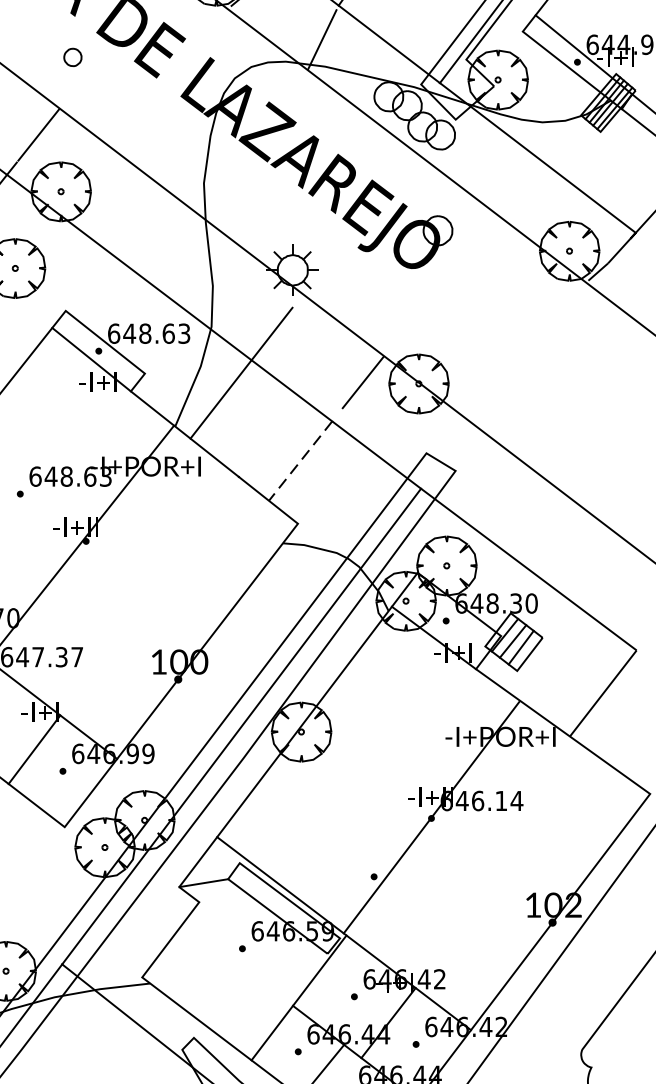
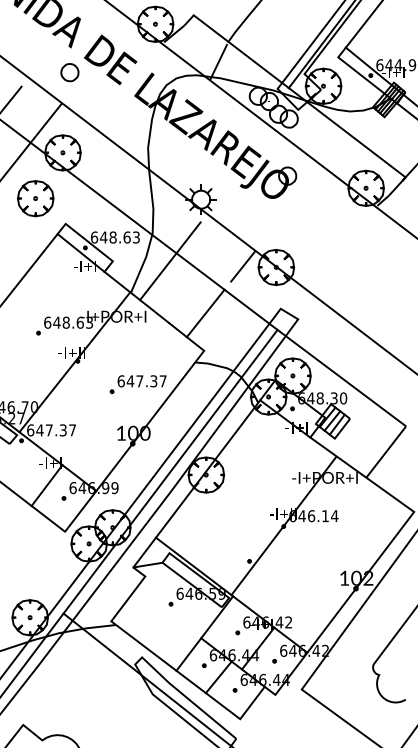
part: (72, 56) -> (69, 72), size x1.67
line: (300, 461) -> (205, 313), dashed -> solid
part: (186, 580) -> (137, 384), added

